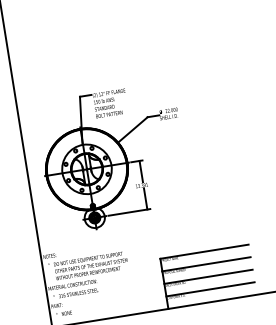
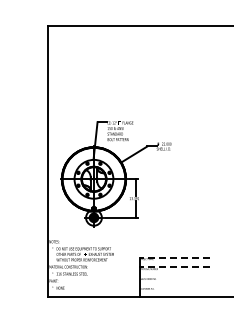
line: (204, 251) -> (174, 257), solid -> dashed
line: (206, 264) -> (174, 267), solid -> dashed
line: (208, 276) -> (174, 277), removed
line: (210, 289) -> (174, 287), removed

